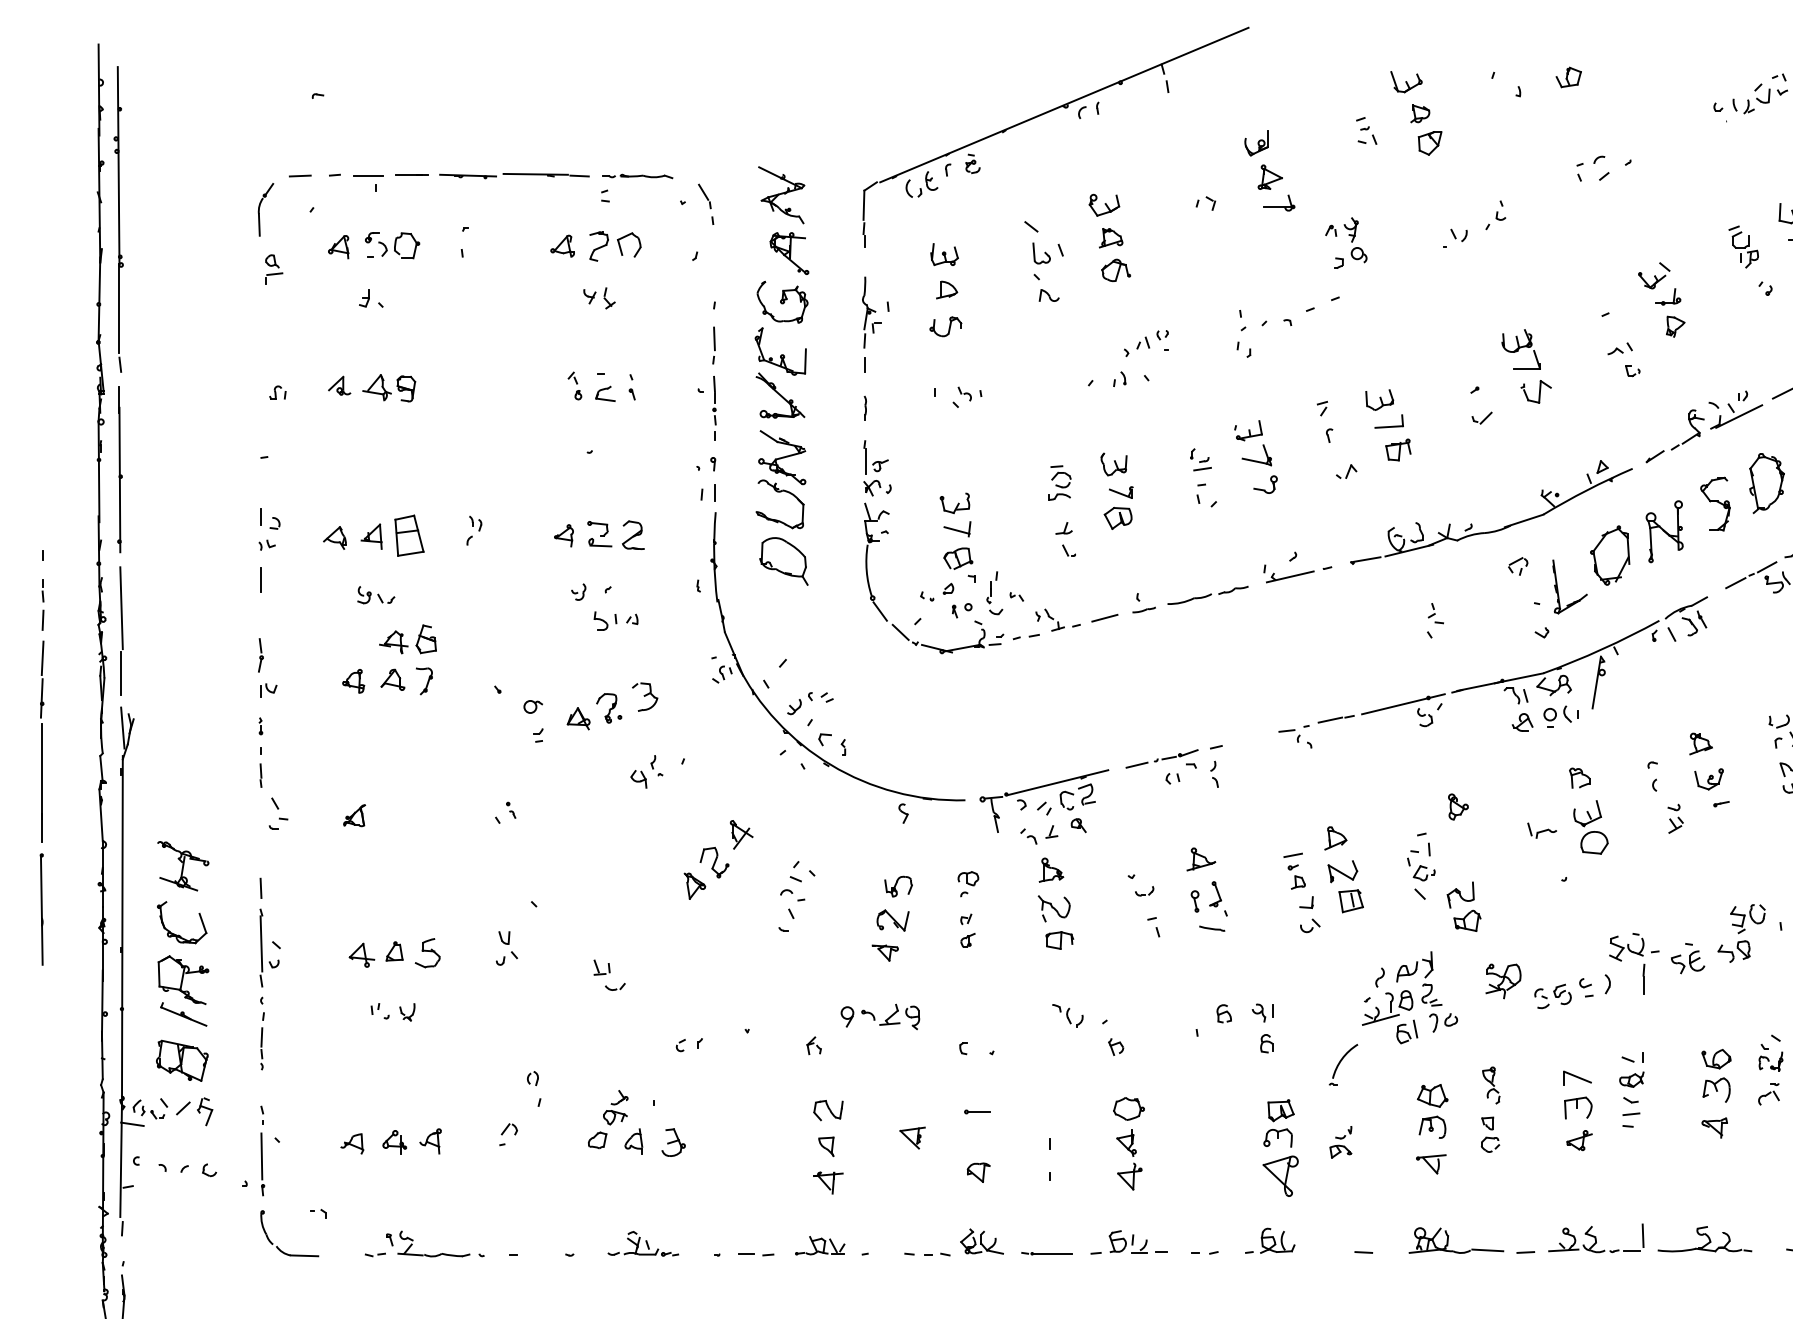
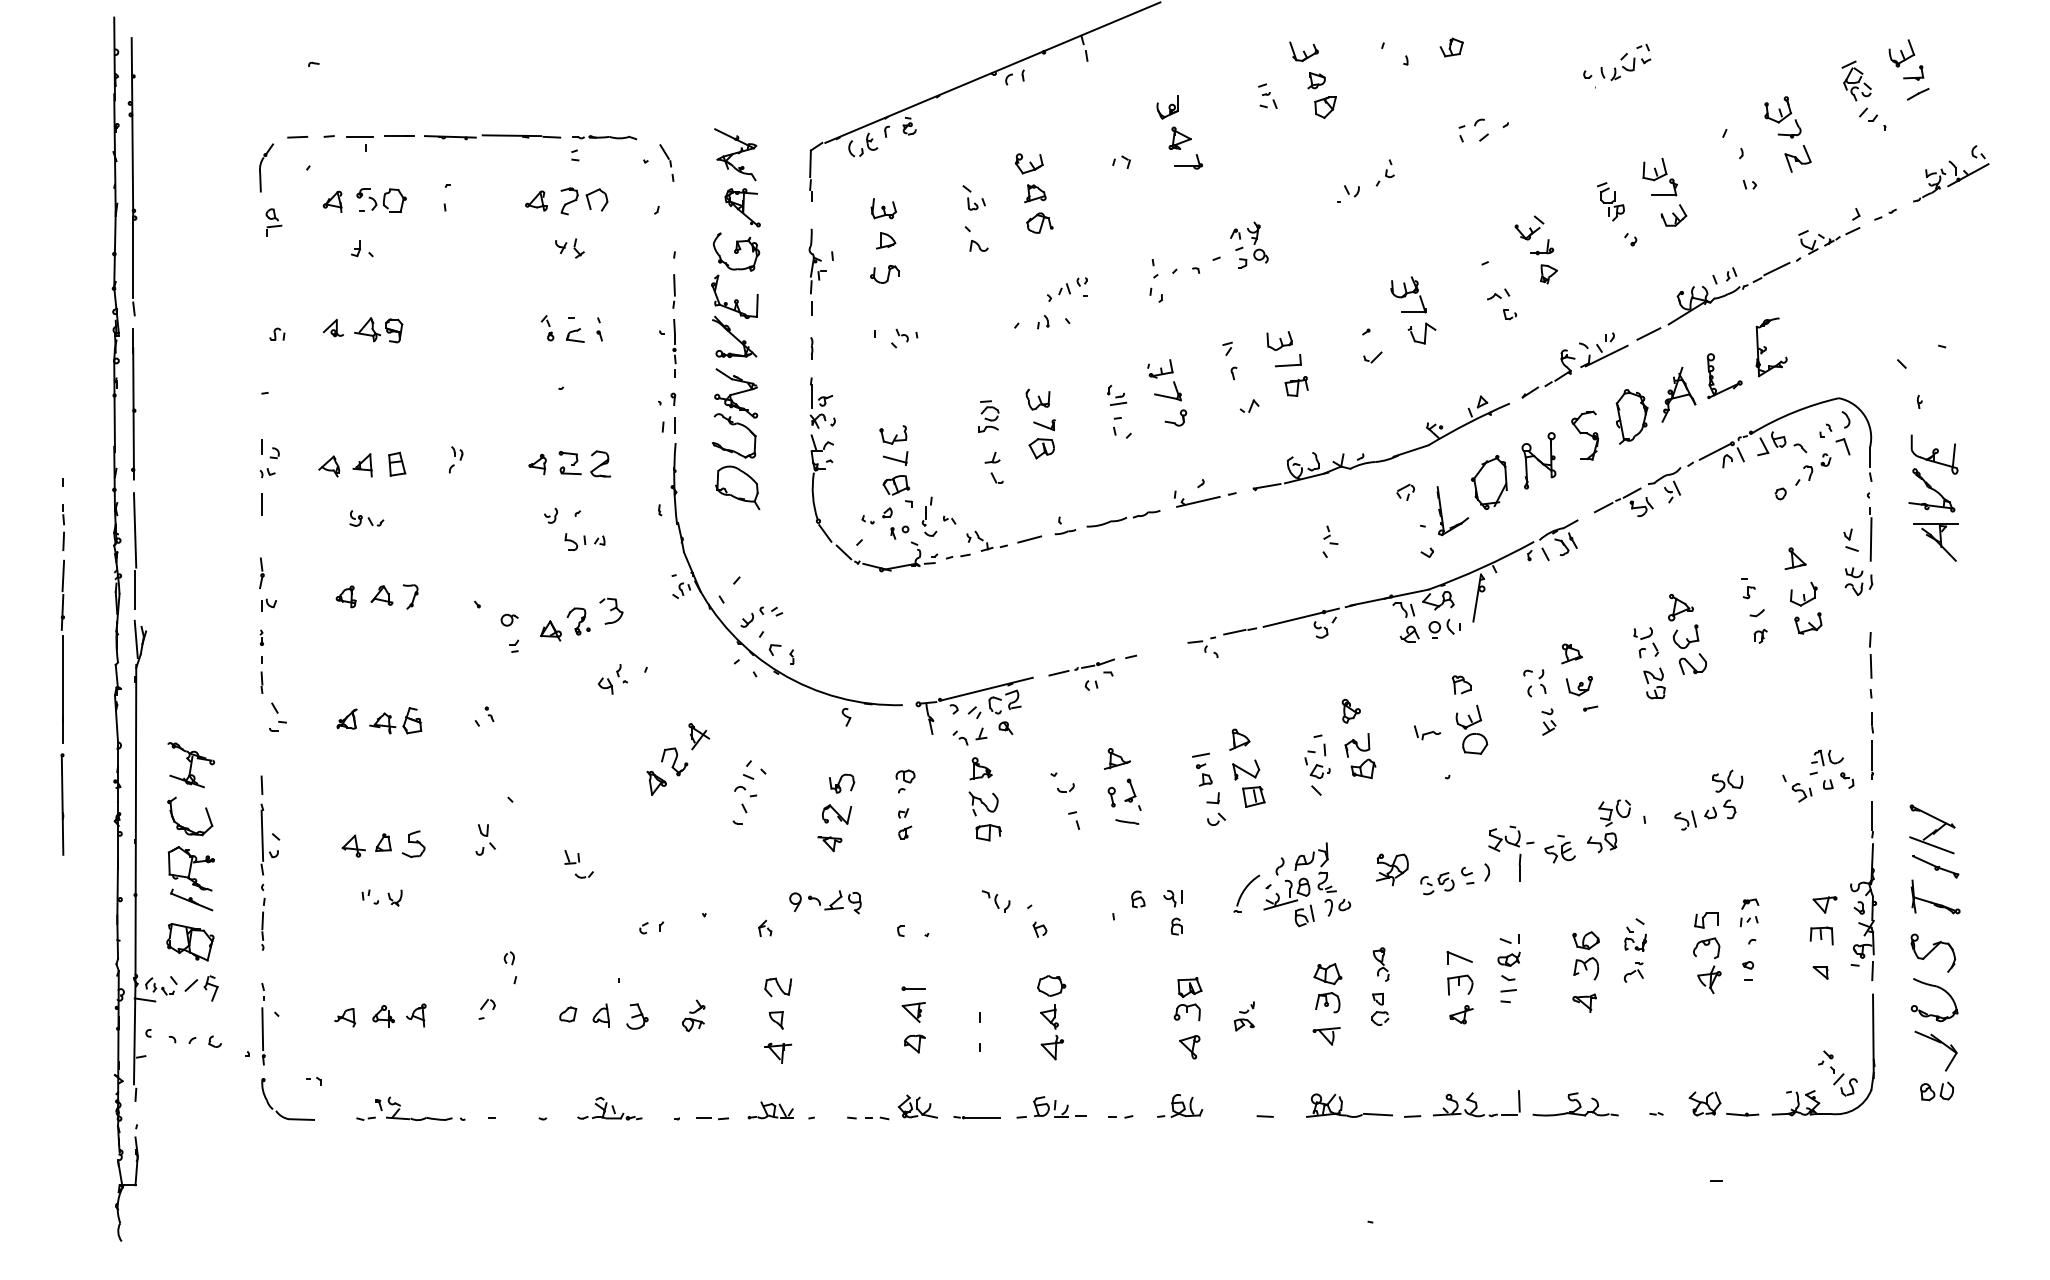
part: (1043, 242) -> (973, 197), size x0.62
part: (1346, 242) -> (1249, 244), moved
part: (409, 534) -> (397, 463), size x0.62
part: (407, 639) -> (395, 720), moved
part: (1214, 774) -> (1542, 681), moved
part: (1464, 907) -> (1360, 756), moved
part: (1343, 1064) -> (1246, 893), moved
part: (615, 1107) -> (693, 1015), moved
part: (912, 1138) -> (913, 1012), moved
part: (1280, 1176) -> (1189, 1047), size x0.62

